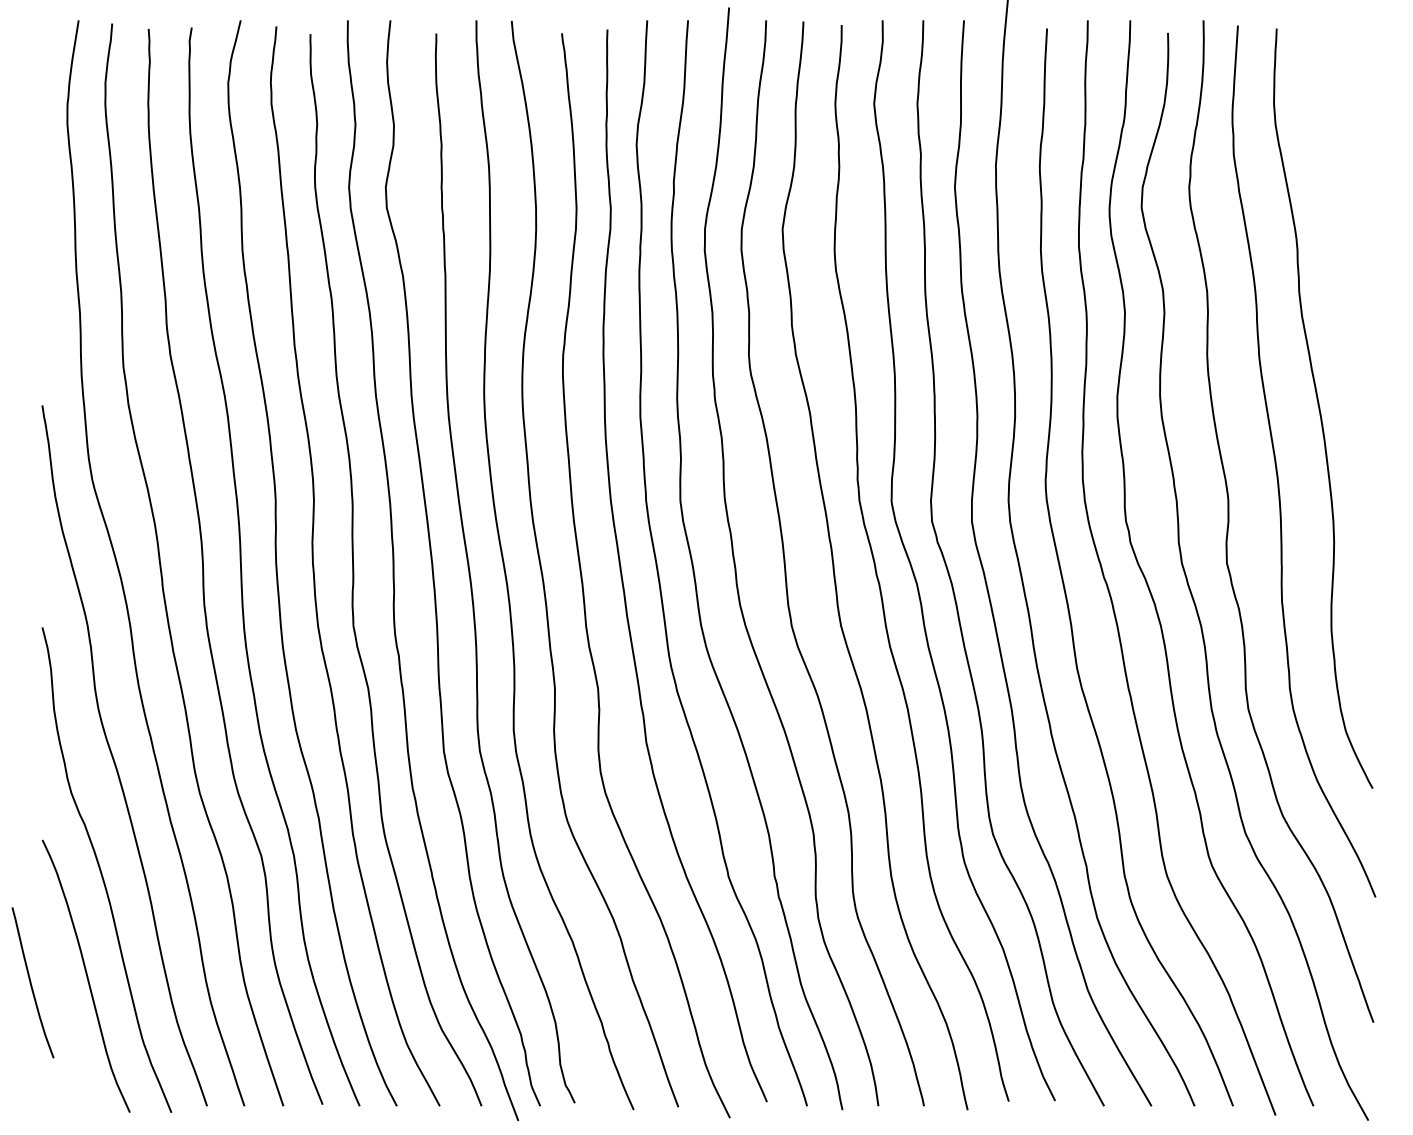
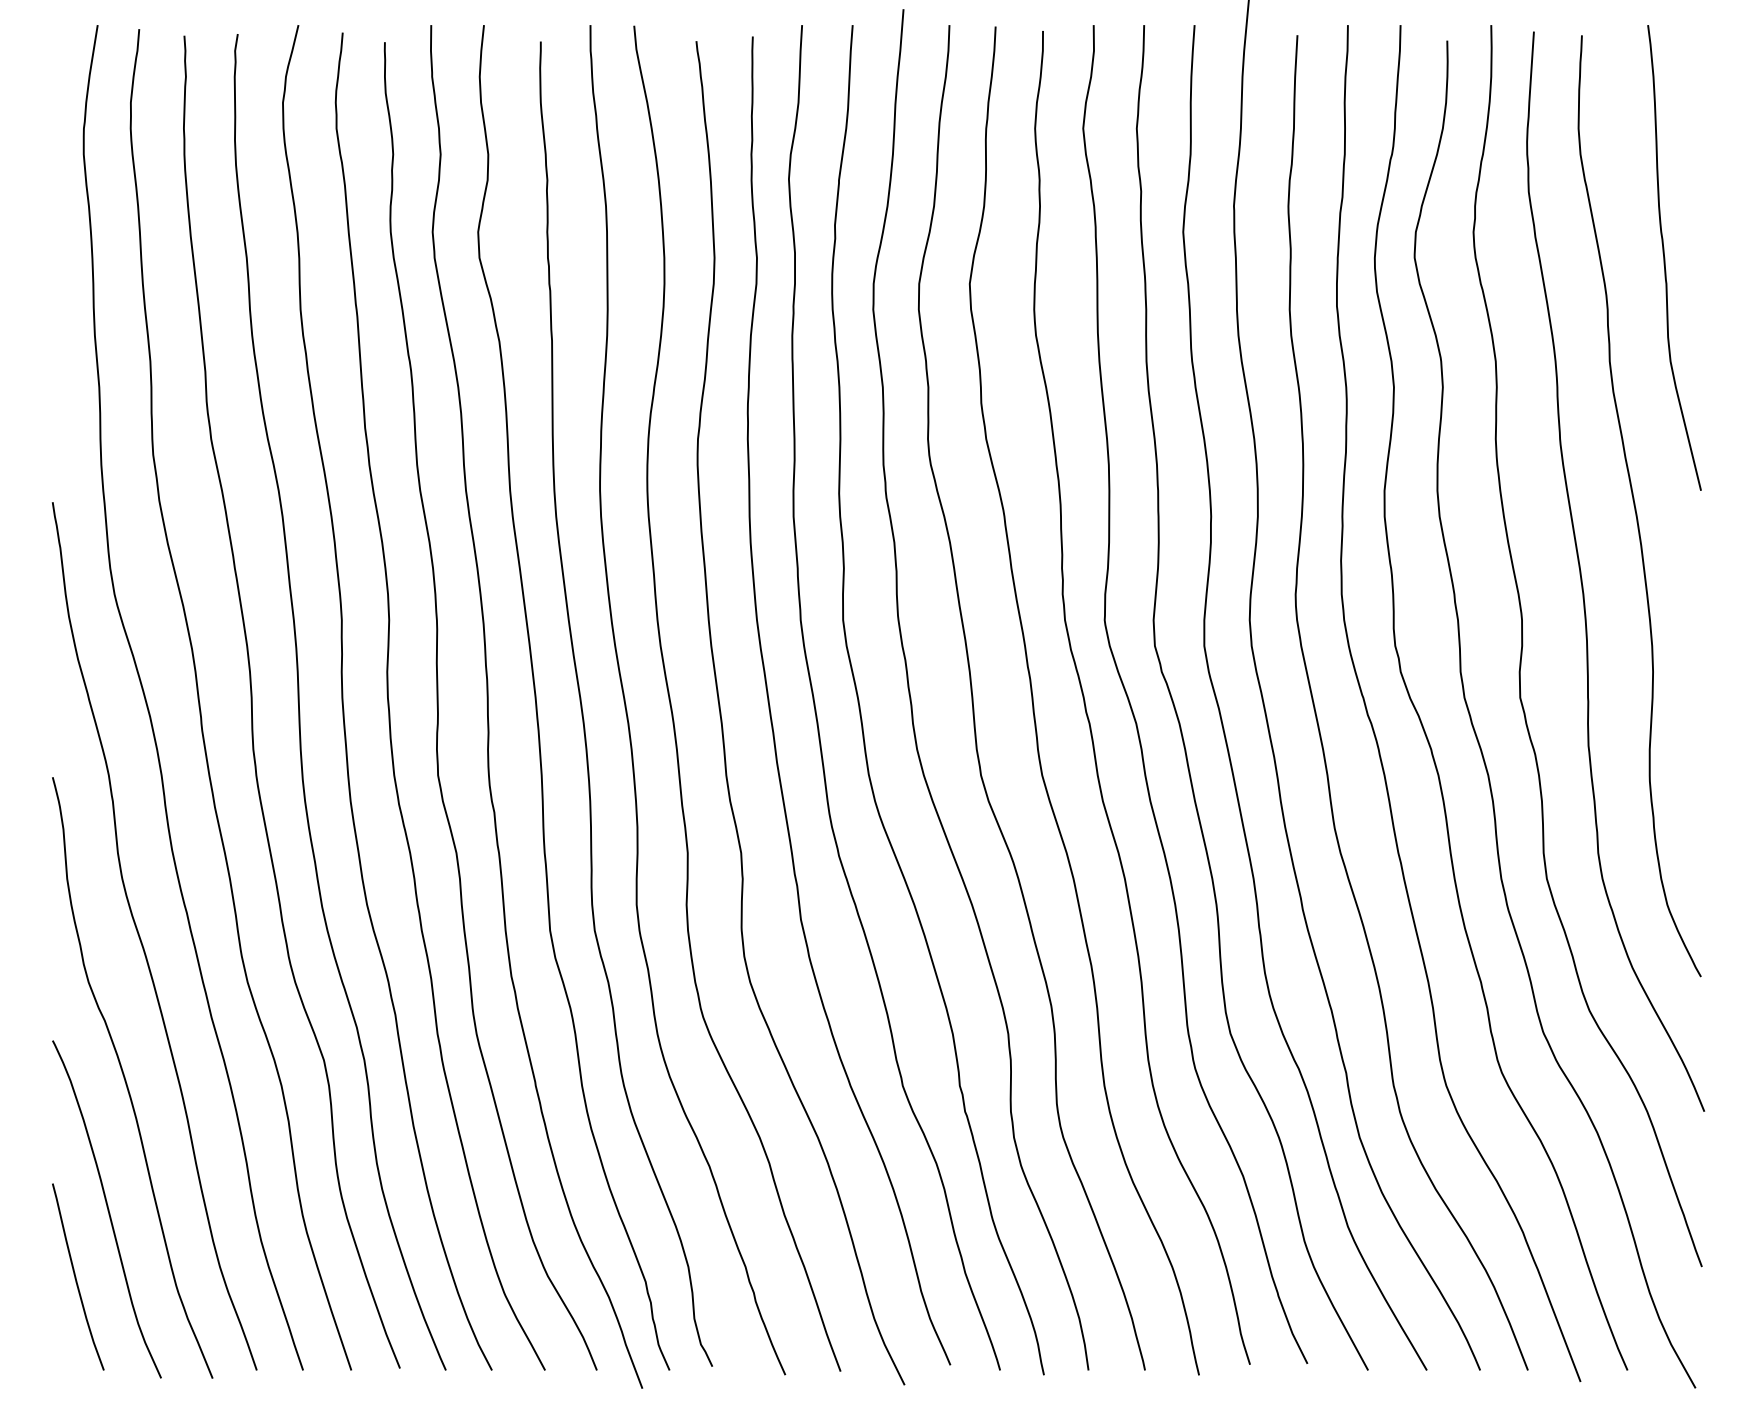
curve: (1344, 208) -> (1665, 258), added
curve: (31, 982) -> (76, 1276), moved

